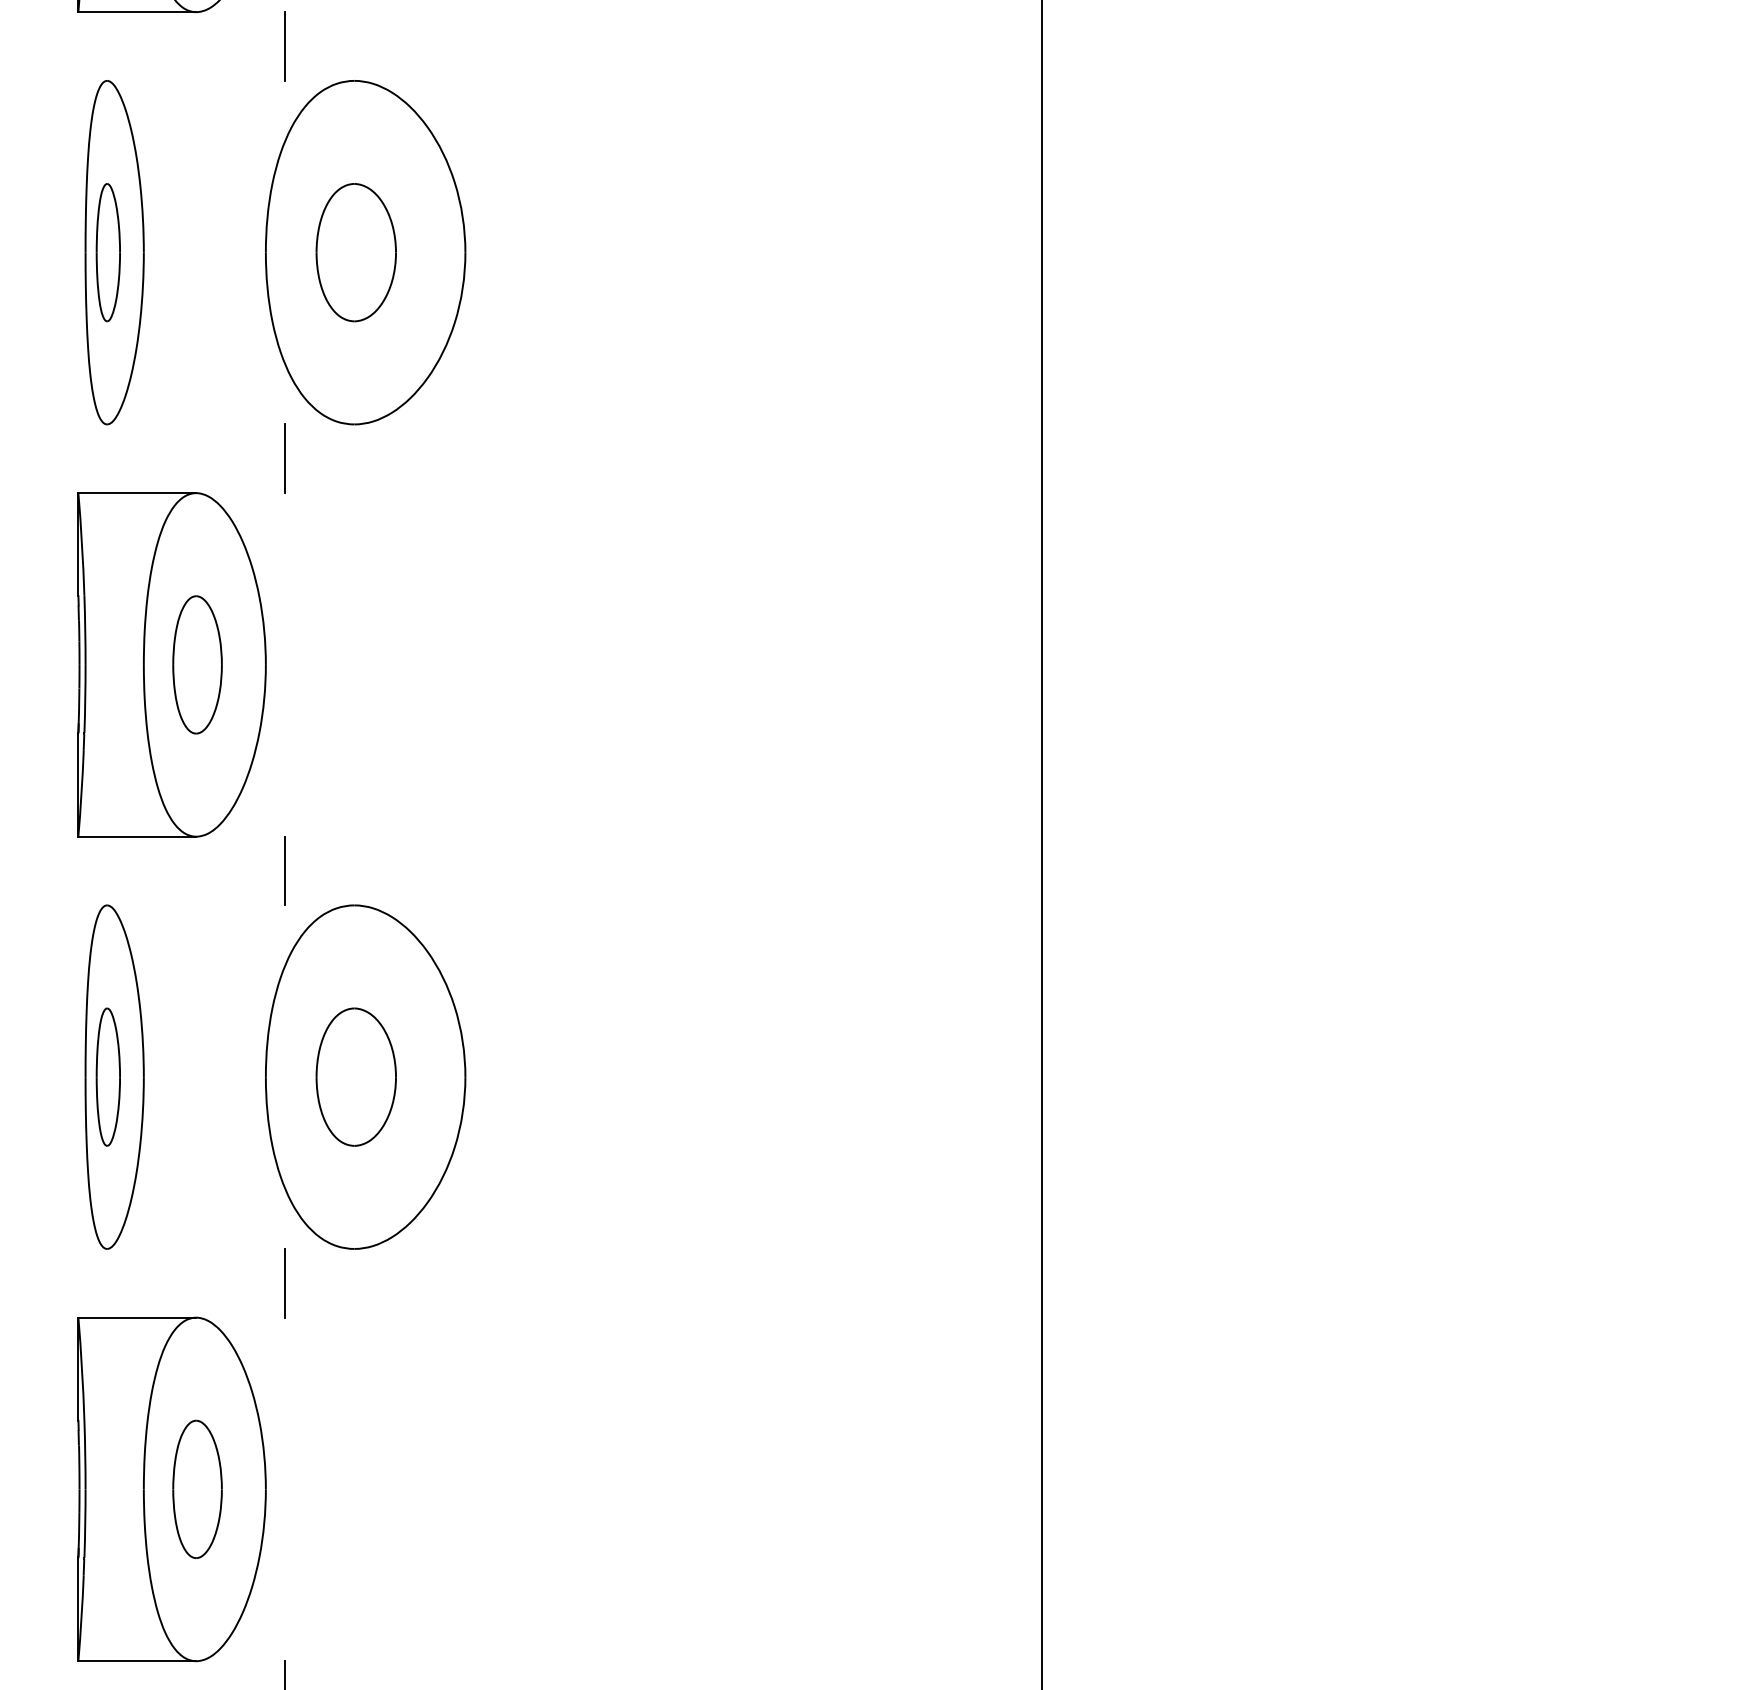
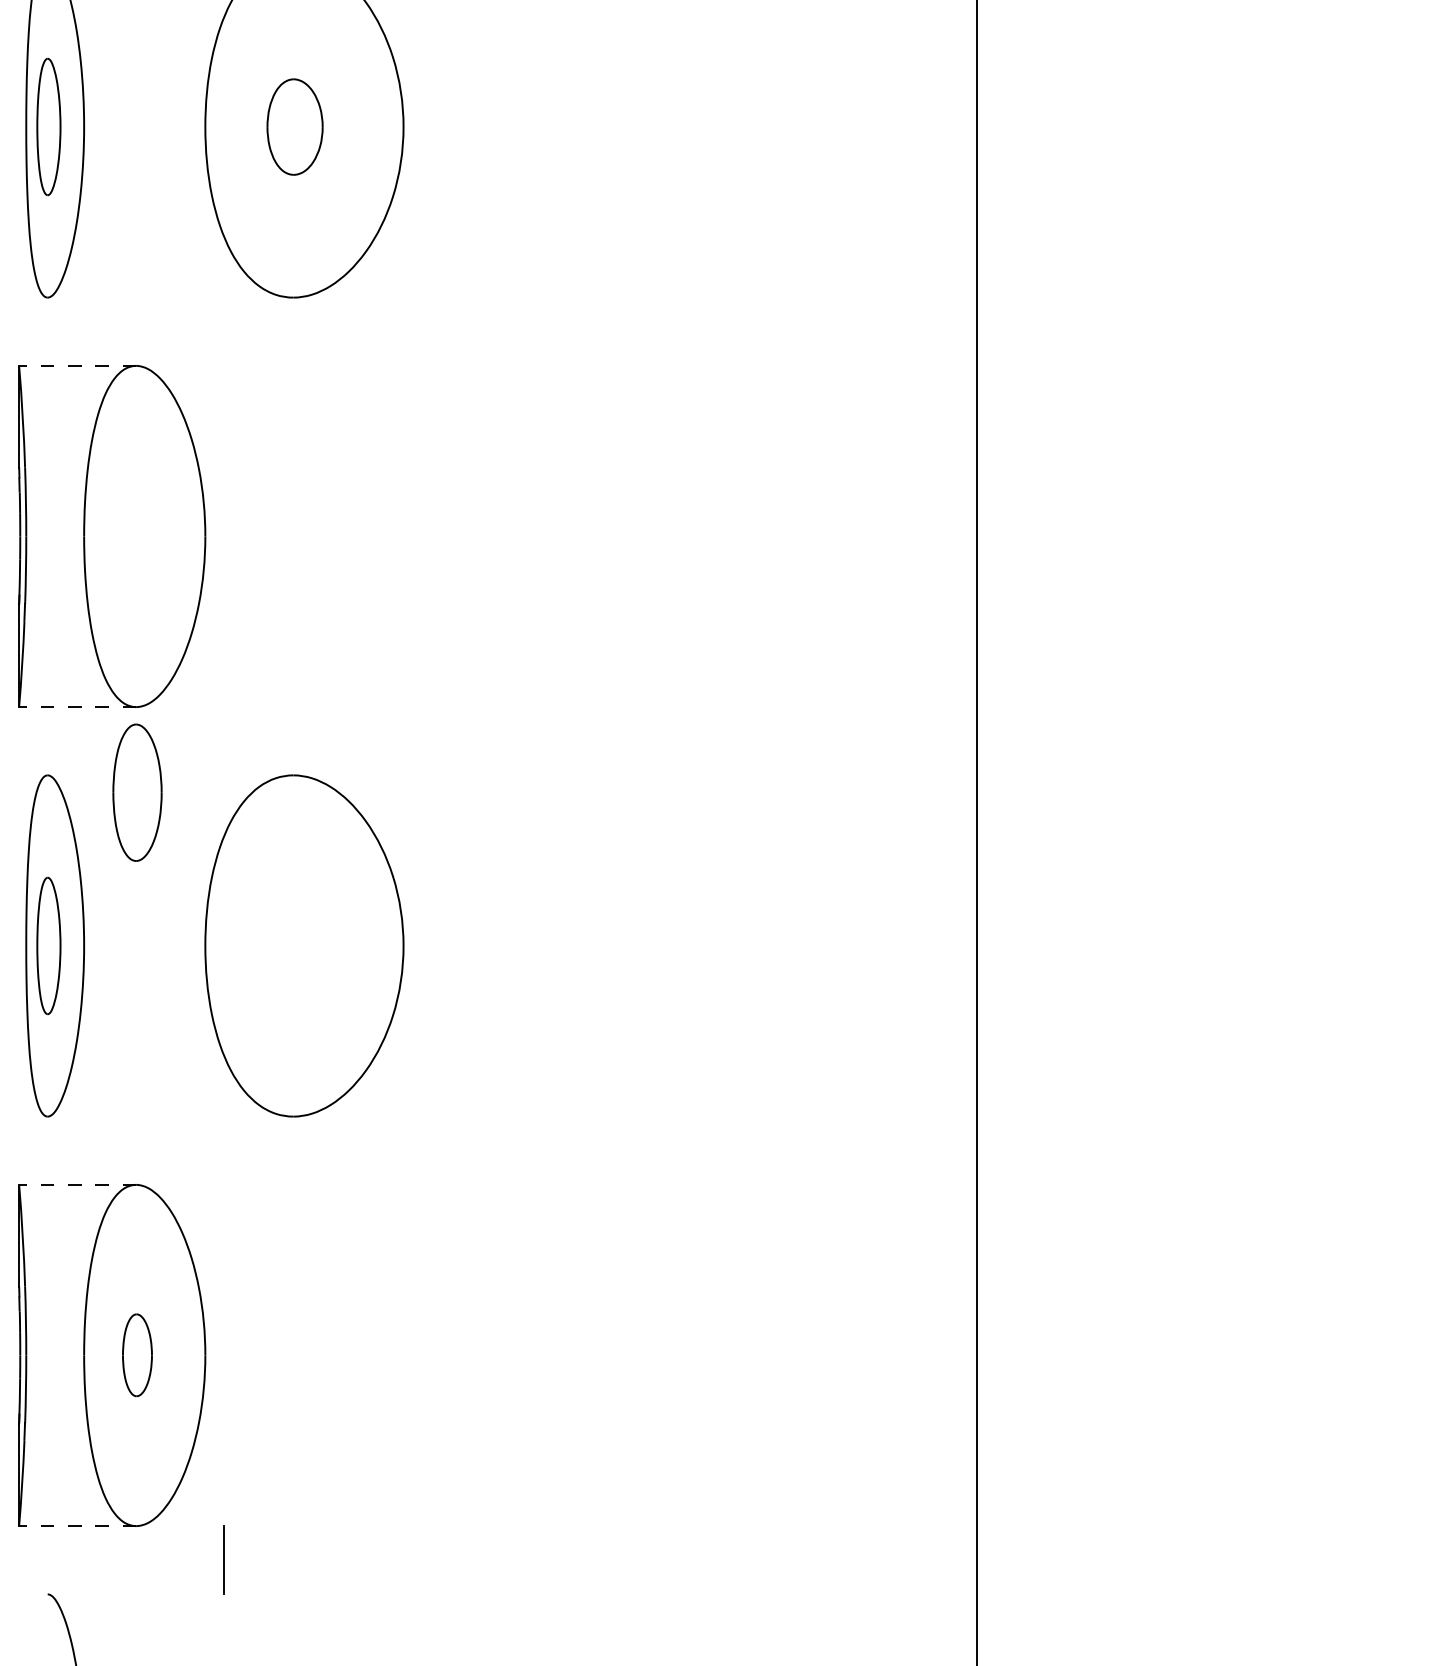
part: (355, 252) -> (294, 126), size x0.7
line: (284, 458) -> (223, 331), removed
line: (137, 493) -> (77, 366), solid -> dashed
part: (197, 664) -> (137, 792), moved
line: (137, 836) -> (77, 706), solid -> dashed
line: (284, 870) -> (223, 740), removed
part: (355, 1076) -> (294, 945), removed
line: (284, 1282) -> (223, 1149), removed
line: (137, 1317) -> (77, 1184), solid -> dashed
part: (197, 1488) -> (137, 1354), size x0.6
line: (137, 1661) -> (77, 1526), solid -> dashed

